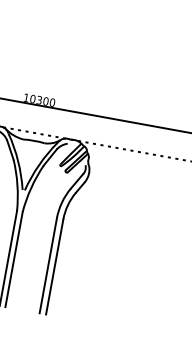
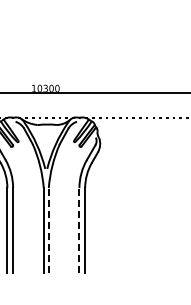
line: (13, 259) -> (48, 230), solid -> dashed
line: (48, 265) -> (79, 230), solid -> dashed

